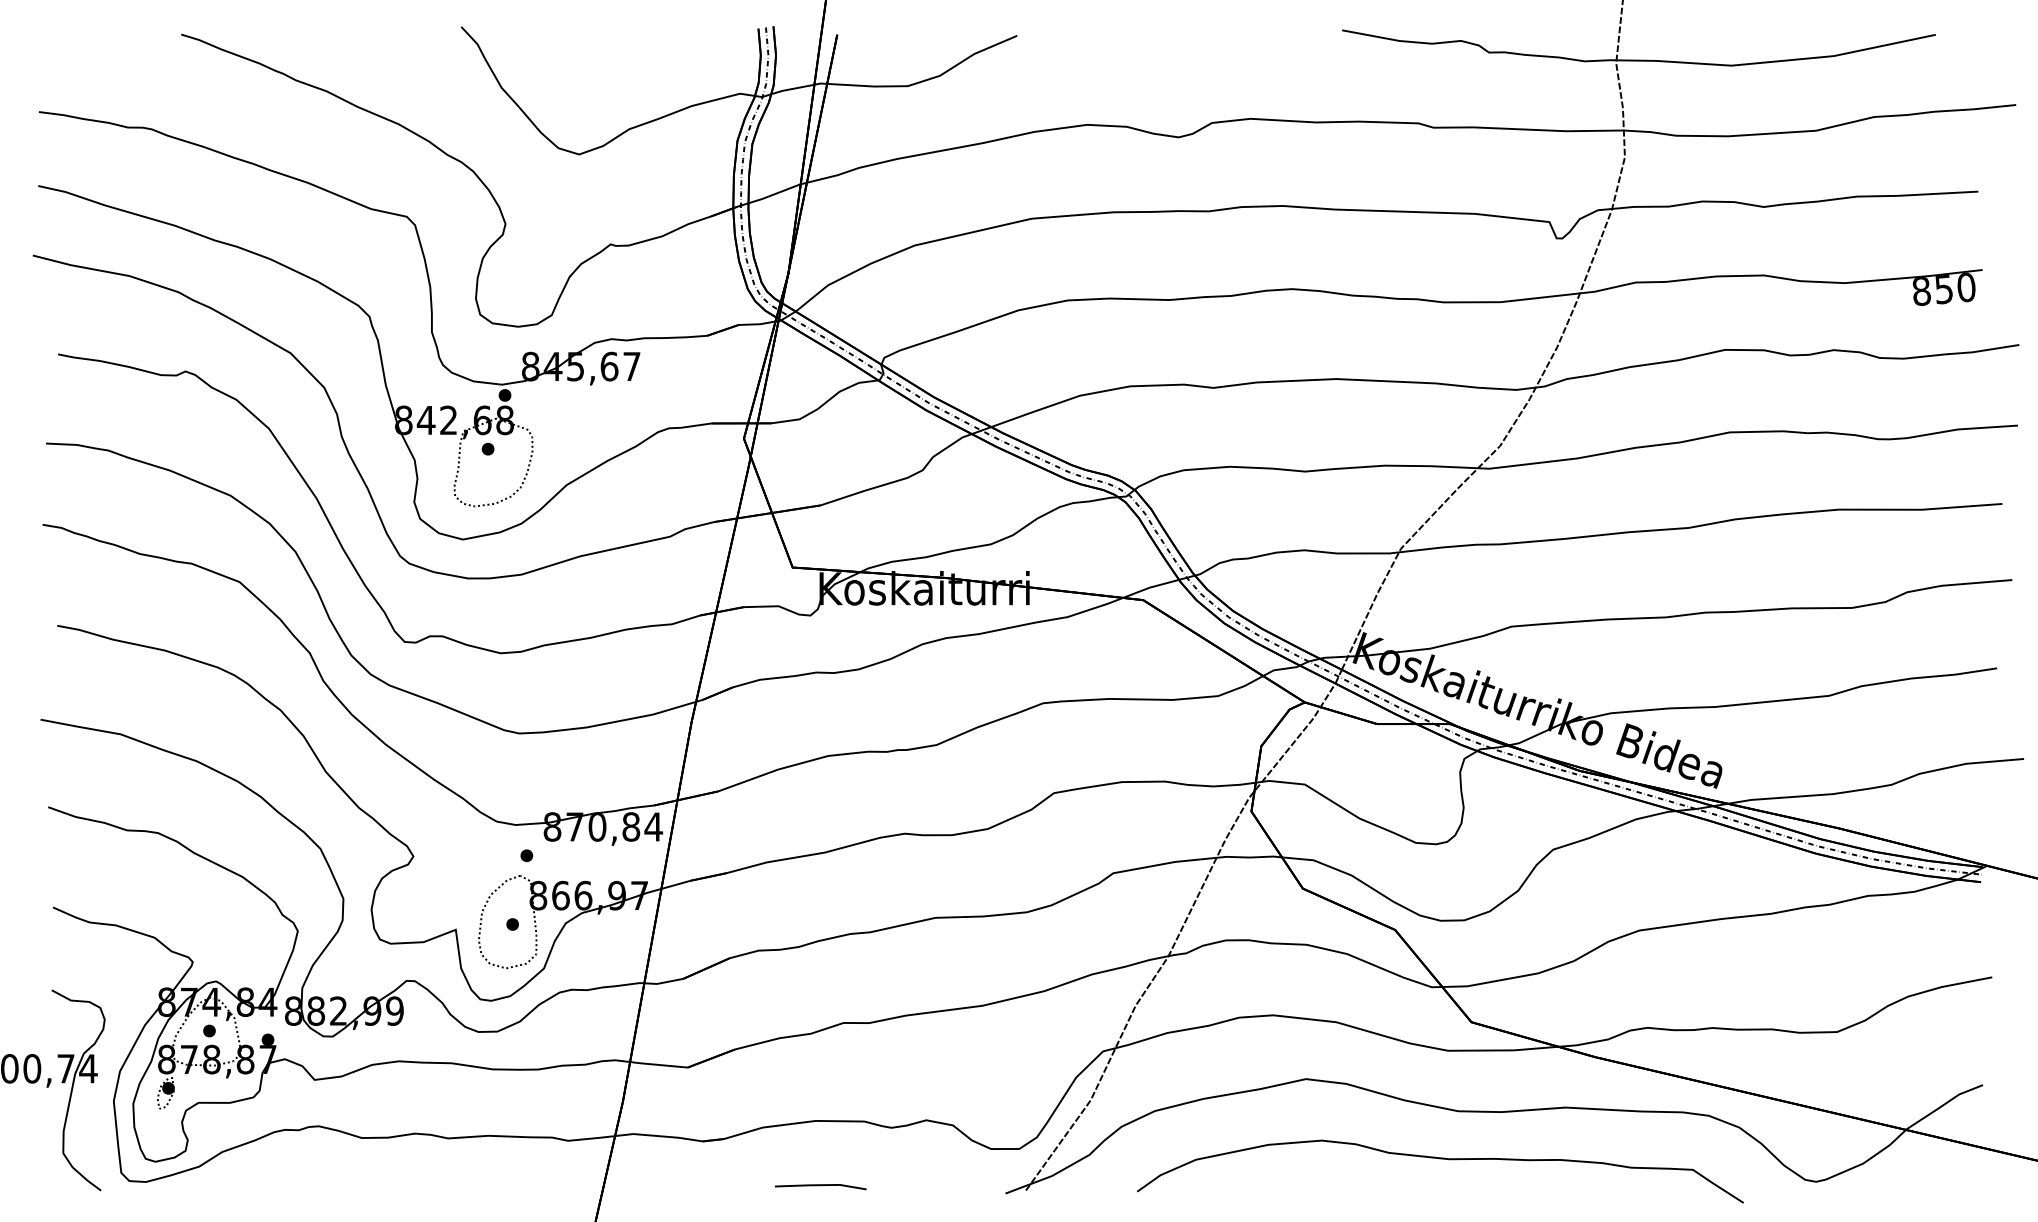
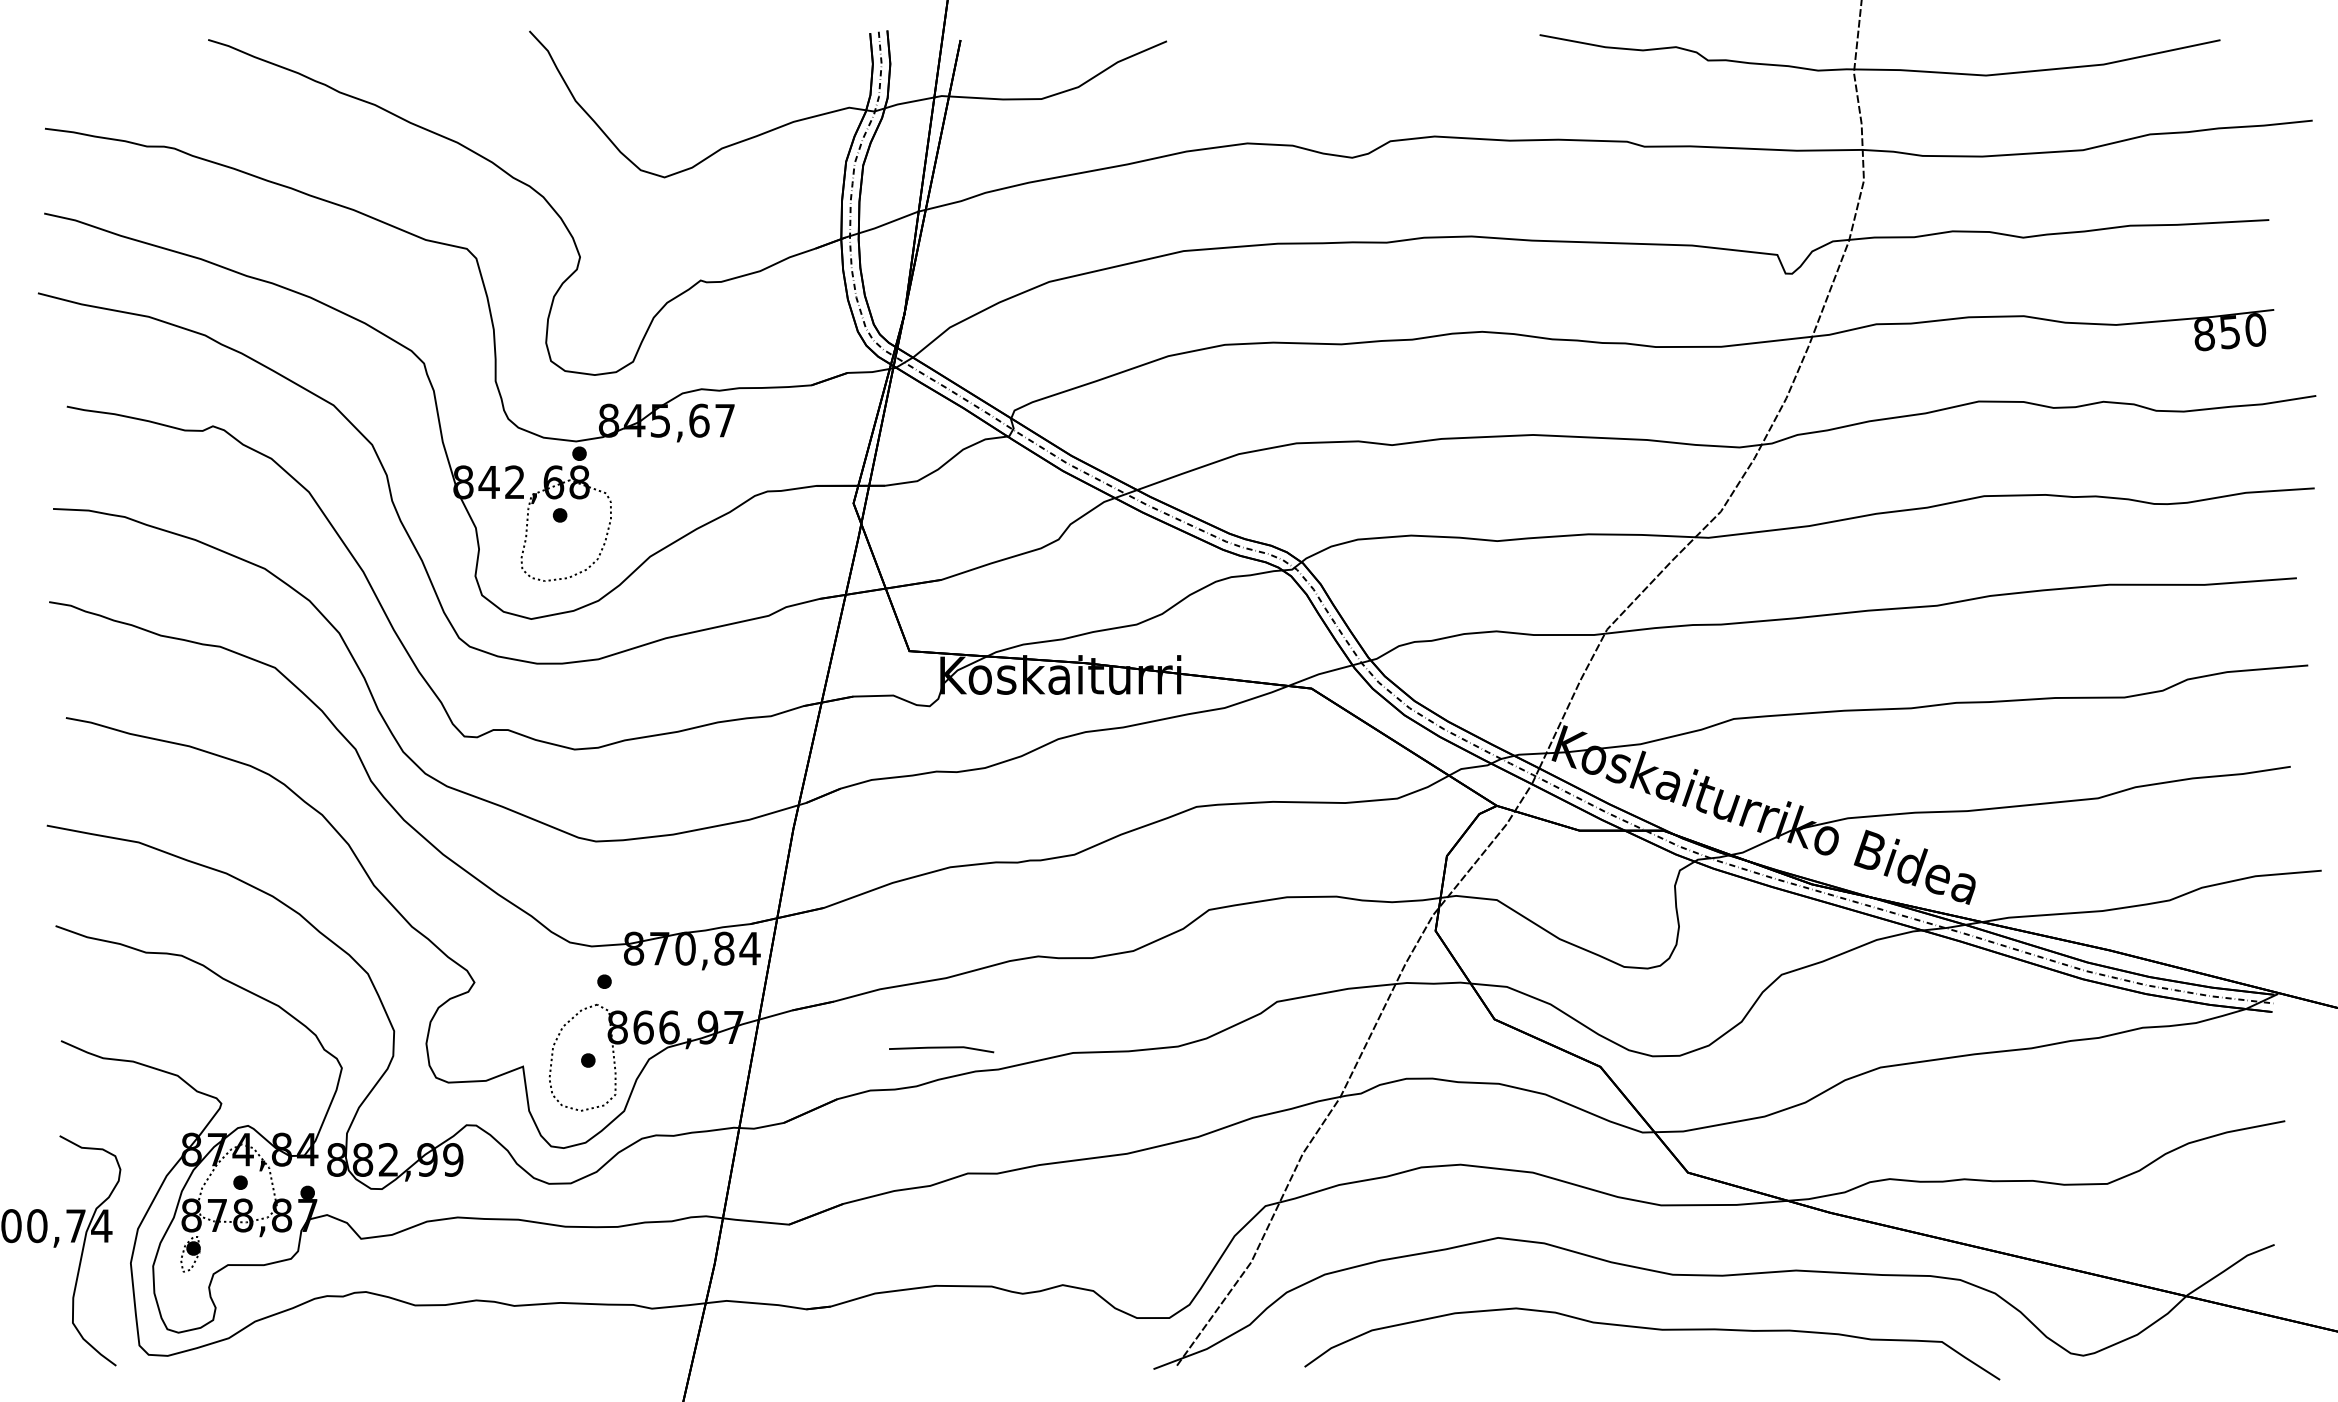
line: (820, 1186) -> (941, 1048), moved

